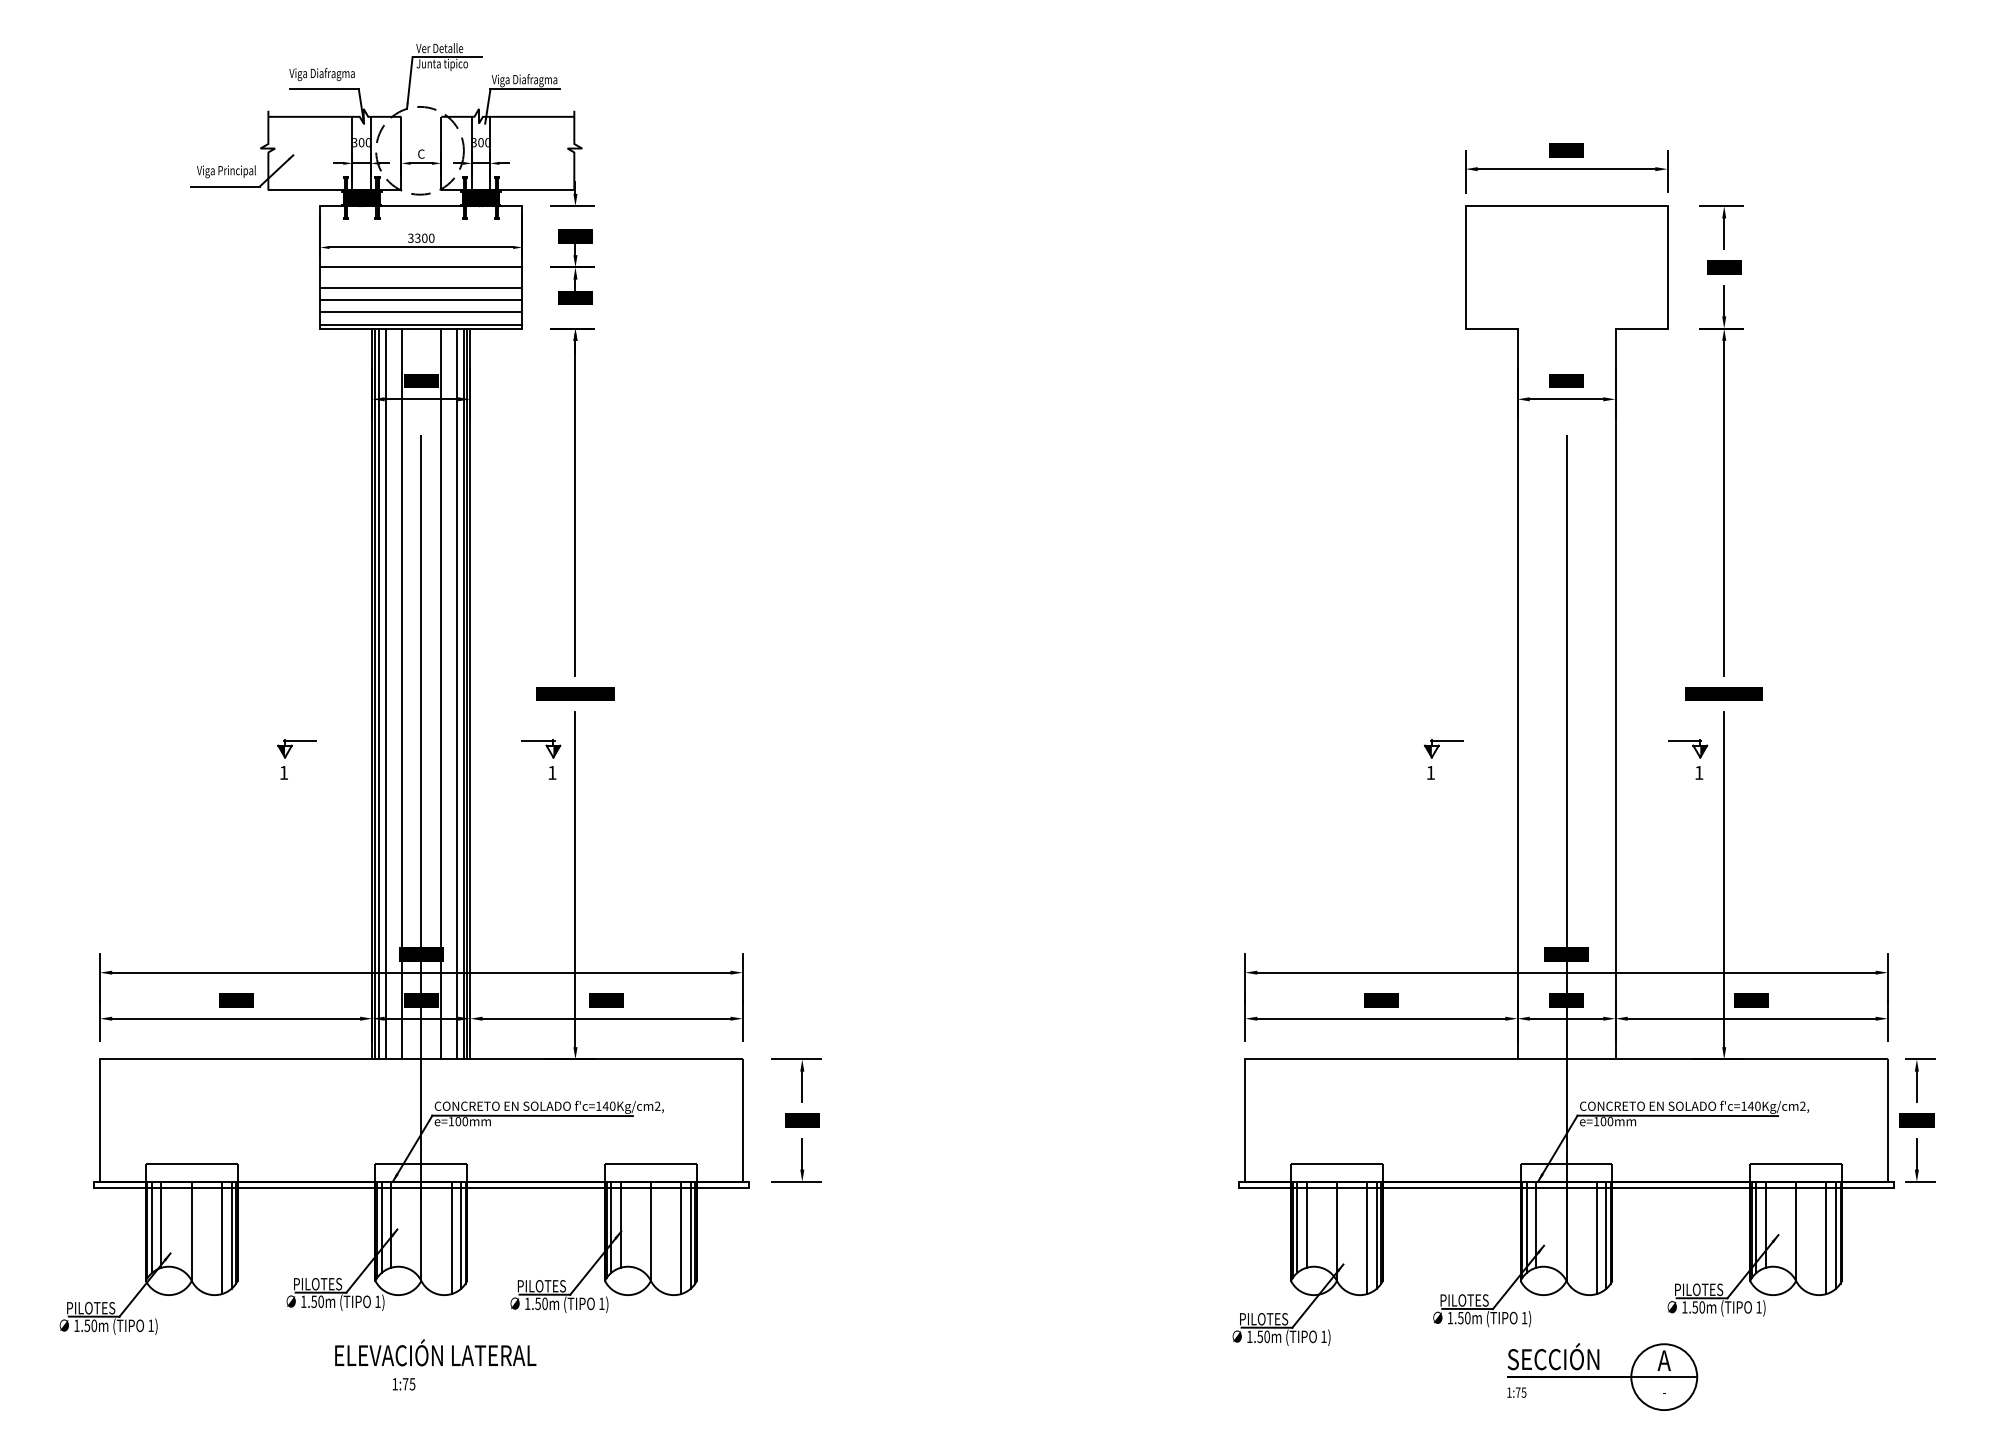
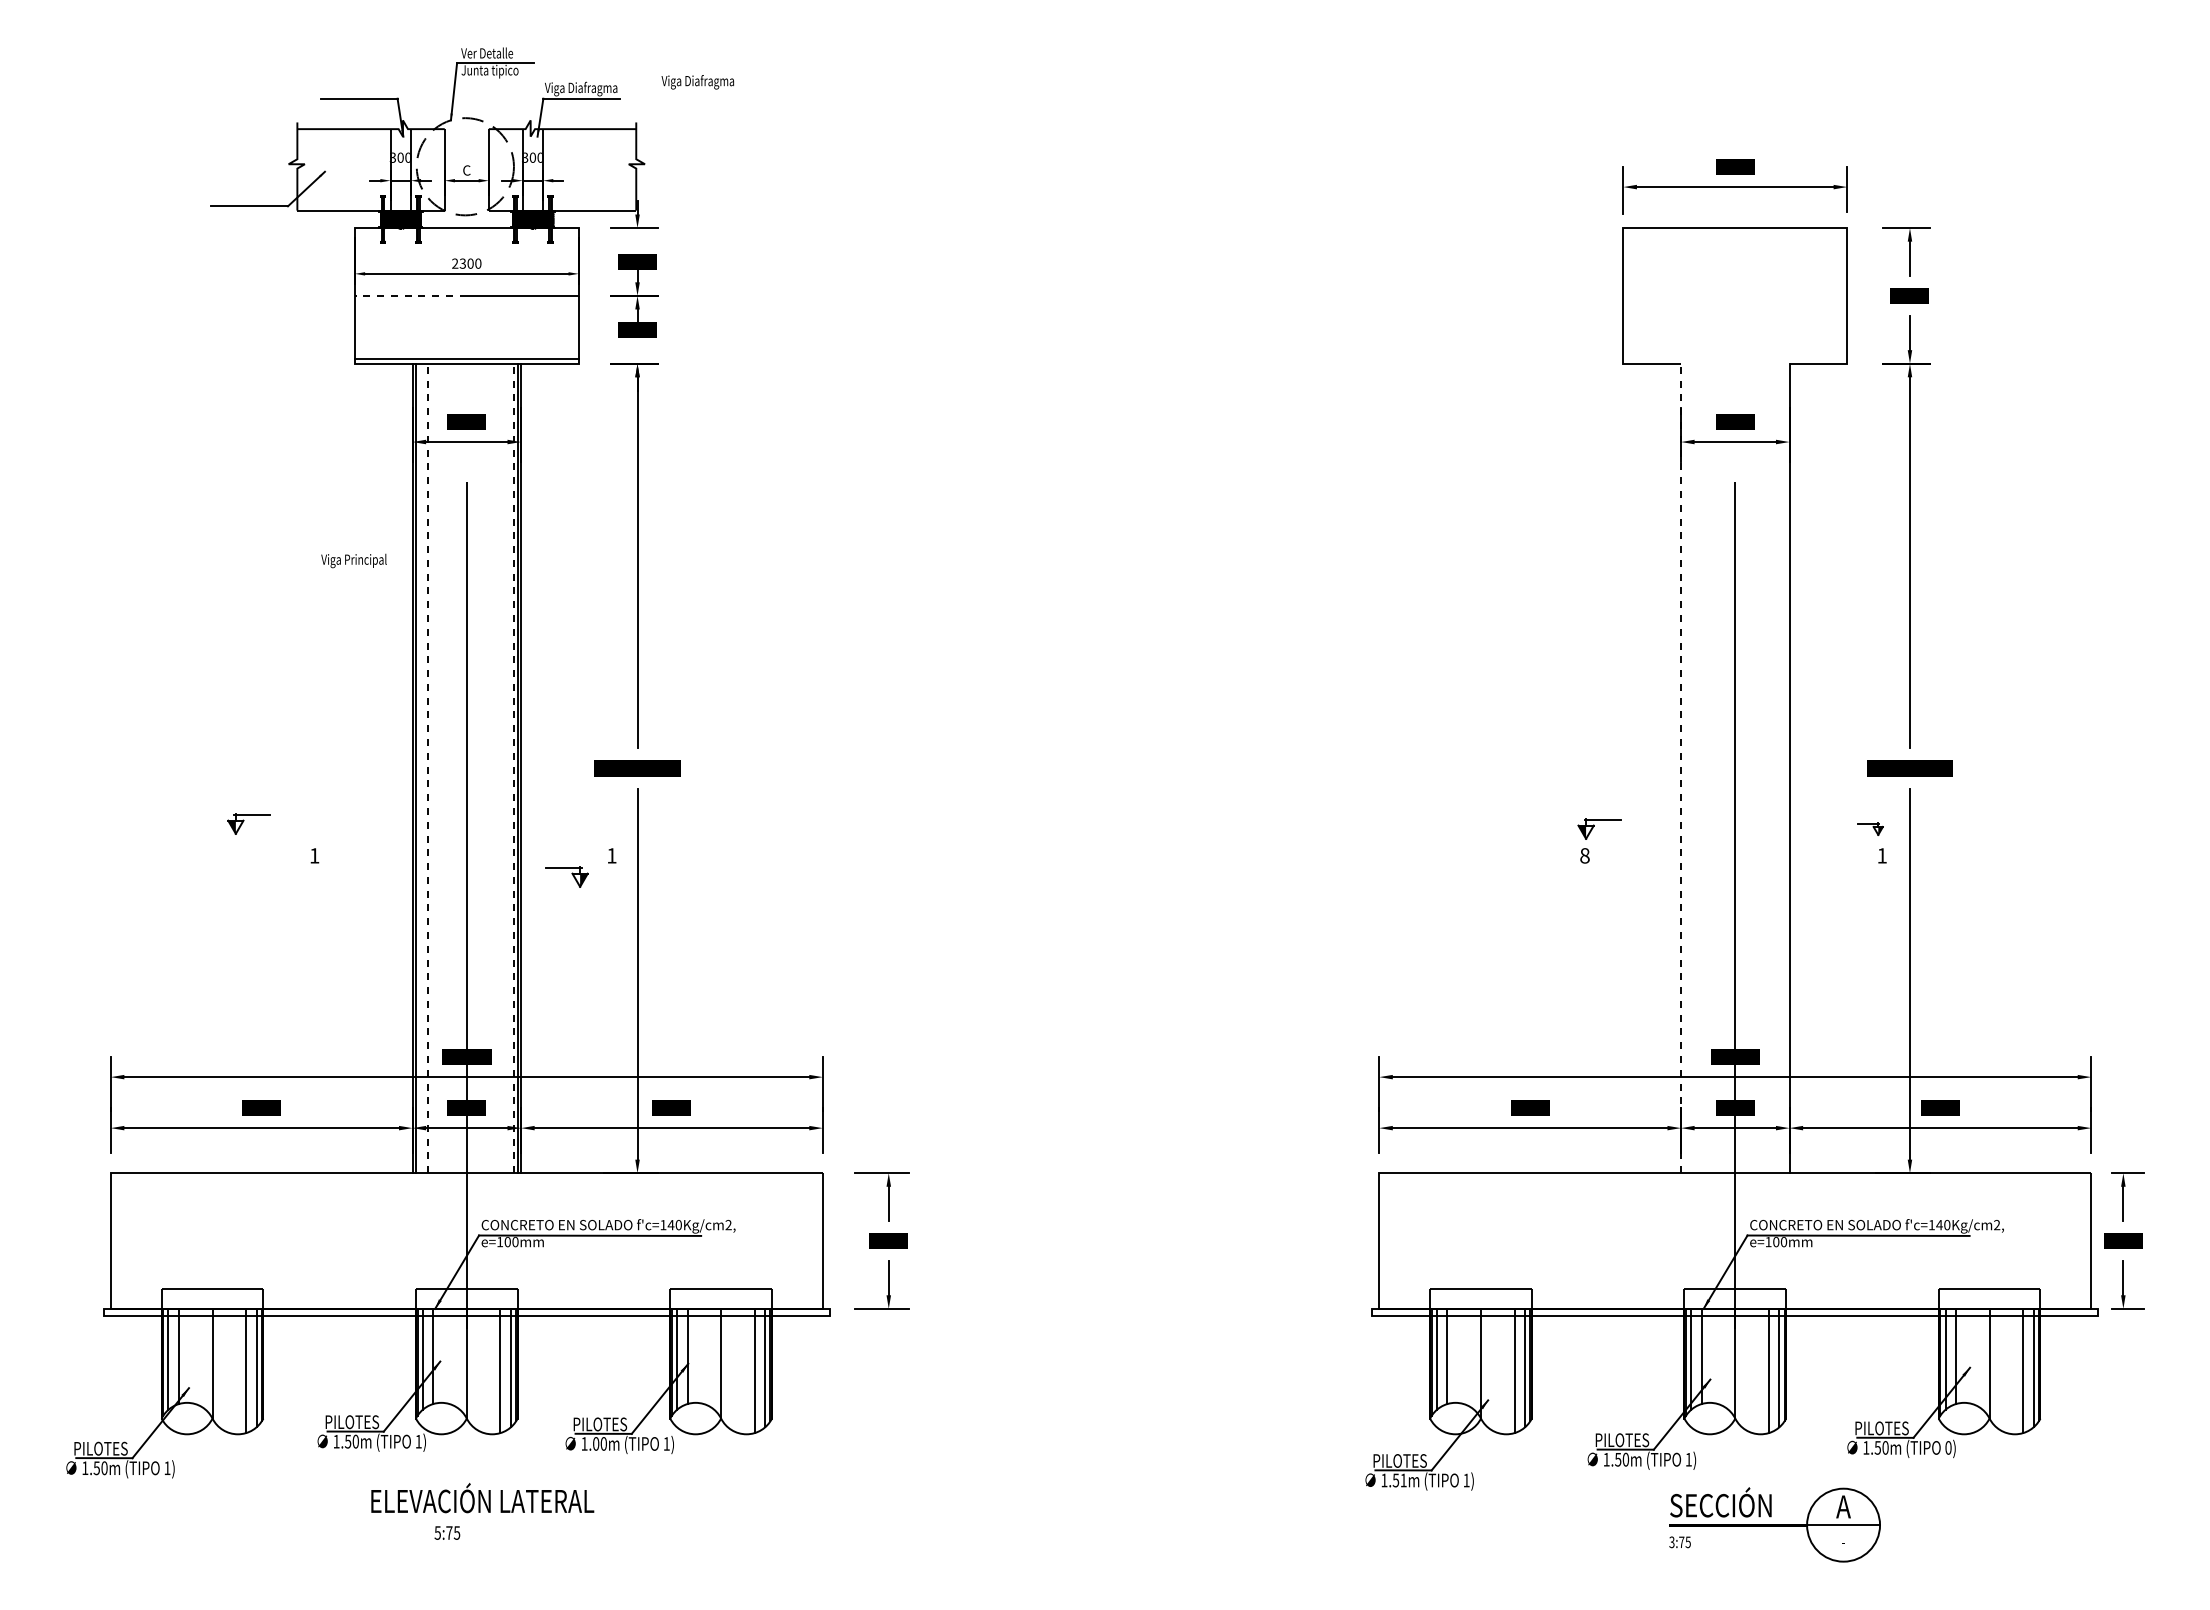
text: (321, 74) -> (697, 82), moved
text: (226, 171) -> (353, 560), moved
text: (411, 238) -> (455, 263), 3300 -> 2300
line: (370, 267) -> (410, 295), solid -> dashed
line: (421, 287) -> (466, 318), removed
line: (421, 300) -> (466, 332), removed
line: (421, 312) -> (466, 345), removed
line: (378, 694) -> (419, 768), removed
line: (385, 694) -> (427, 768), solid -> dashed
line: (402, 694) -> (445, 768), removed
line: (440, 694) -> (488, 768), removed
line: (457, 694) -> (506, 768), removed
line: (463, 694) -> (513, 768), solid -> dashed
line: (1517, 694) -> (1681, 768), solid -> dashed
part: (296, 748) -> (248, 823), moved
part: (541, 748) -> (566, 876), moved
part: (1688, 748) -> (1870, 828), size x0.6
text: (1430, 772) -> (1584, 855), 1 -> 8
text: (538, 1303) -> (596, 1443), 1.50m -> 1.00m
text: (1759, 1307) -> (1948, 1447), 1) -> 0)
text: (1266, 1336) -> (1403, 1480), 1.50m -> 1.51m
text: (394, 1383) -> (437, 1532), 1:75 -> 5:75
text: (1508, 1392) -> (1671, 1542), 1:75 -> 3:75

